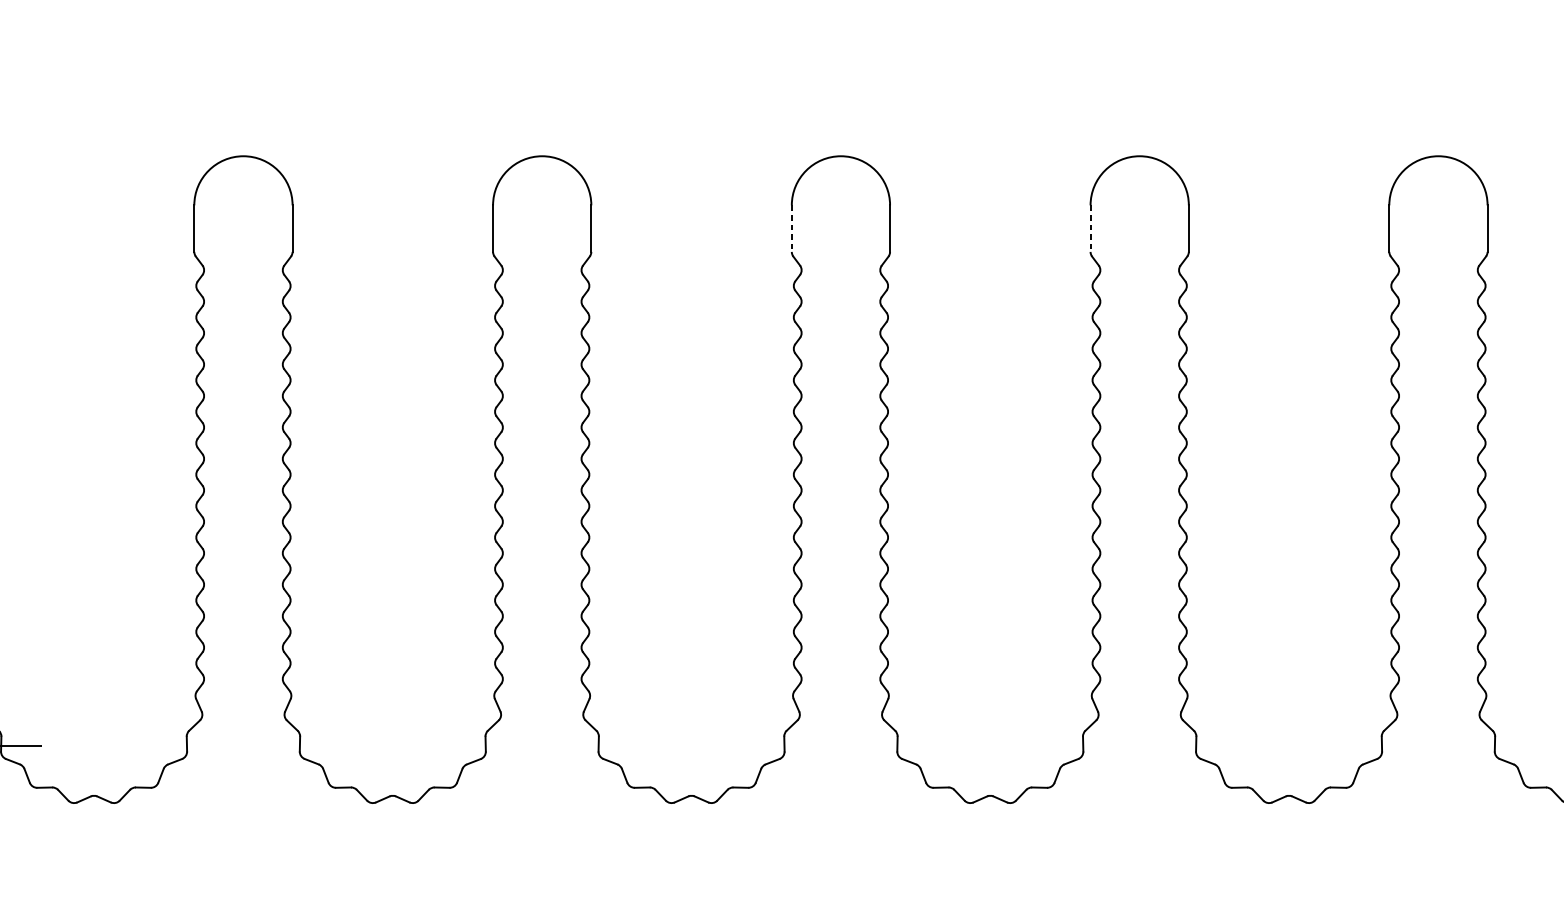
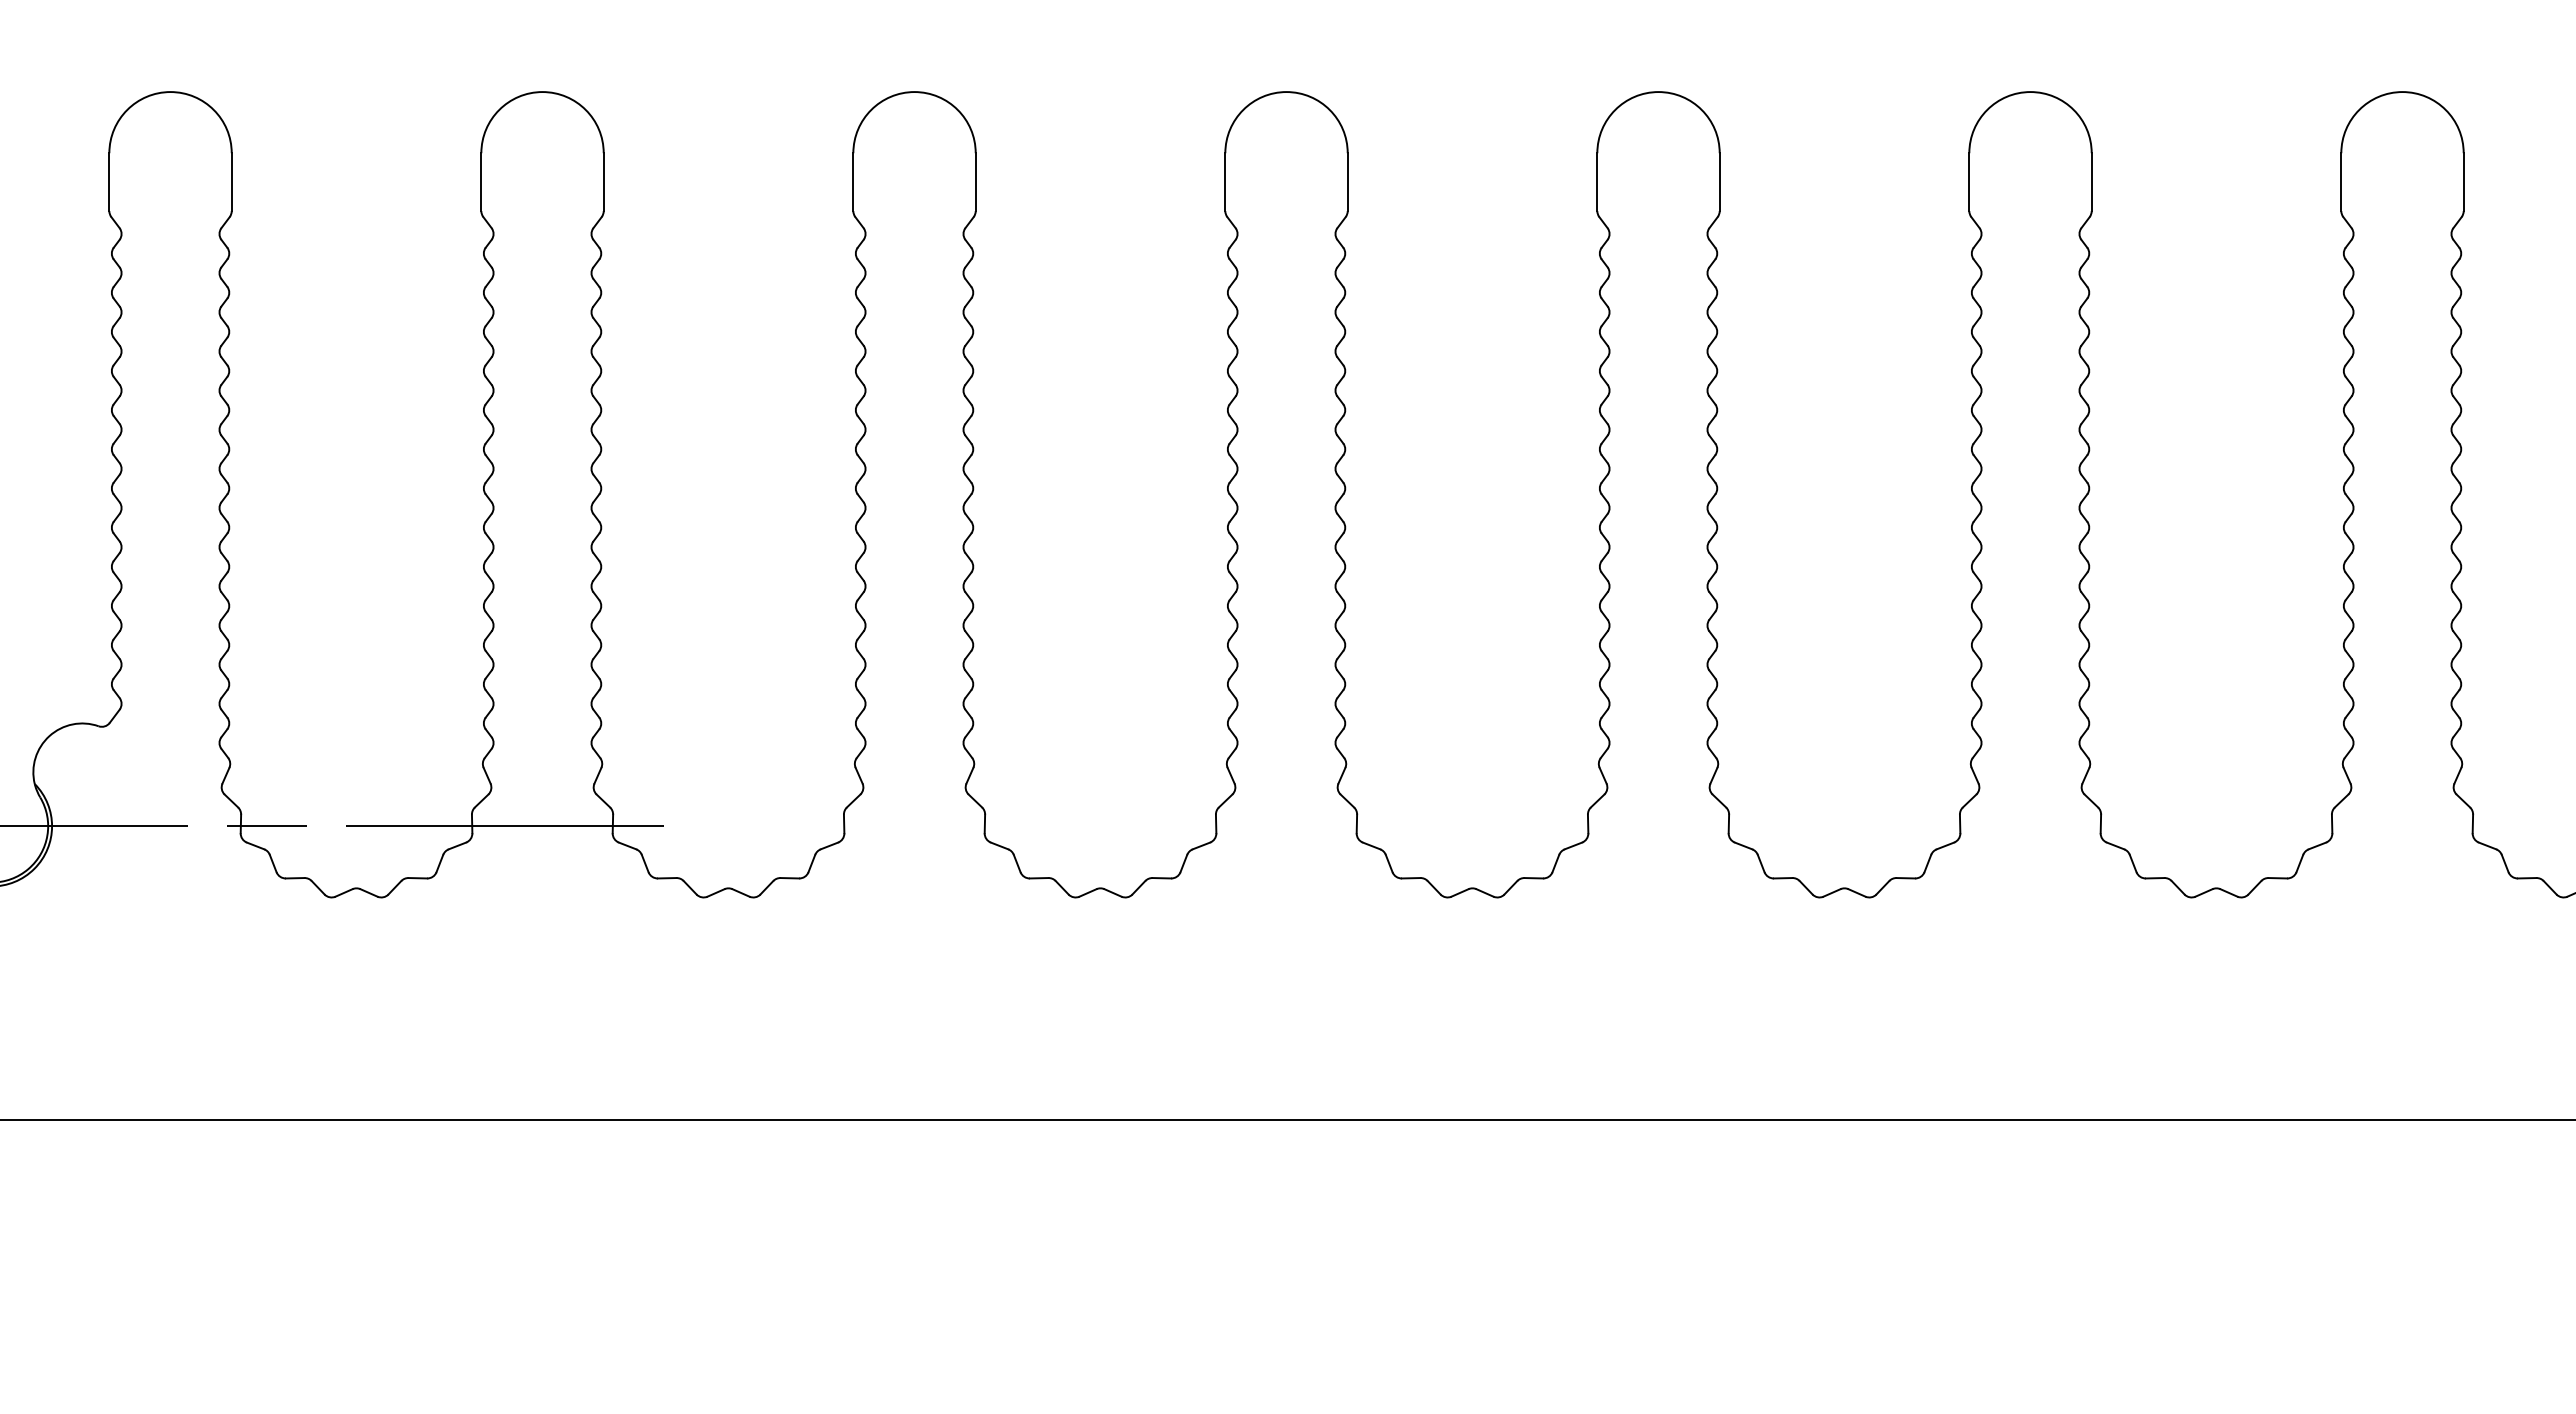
line: (791, 228) -> (1597, 182), dashed -> solid
line: (1090, 228) -> (1969, 182), dashed -> solid

